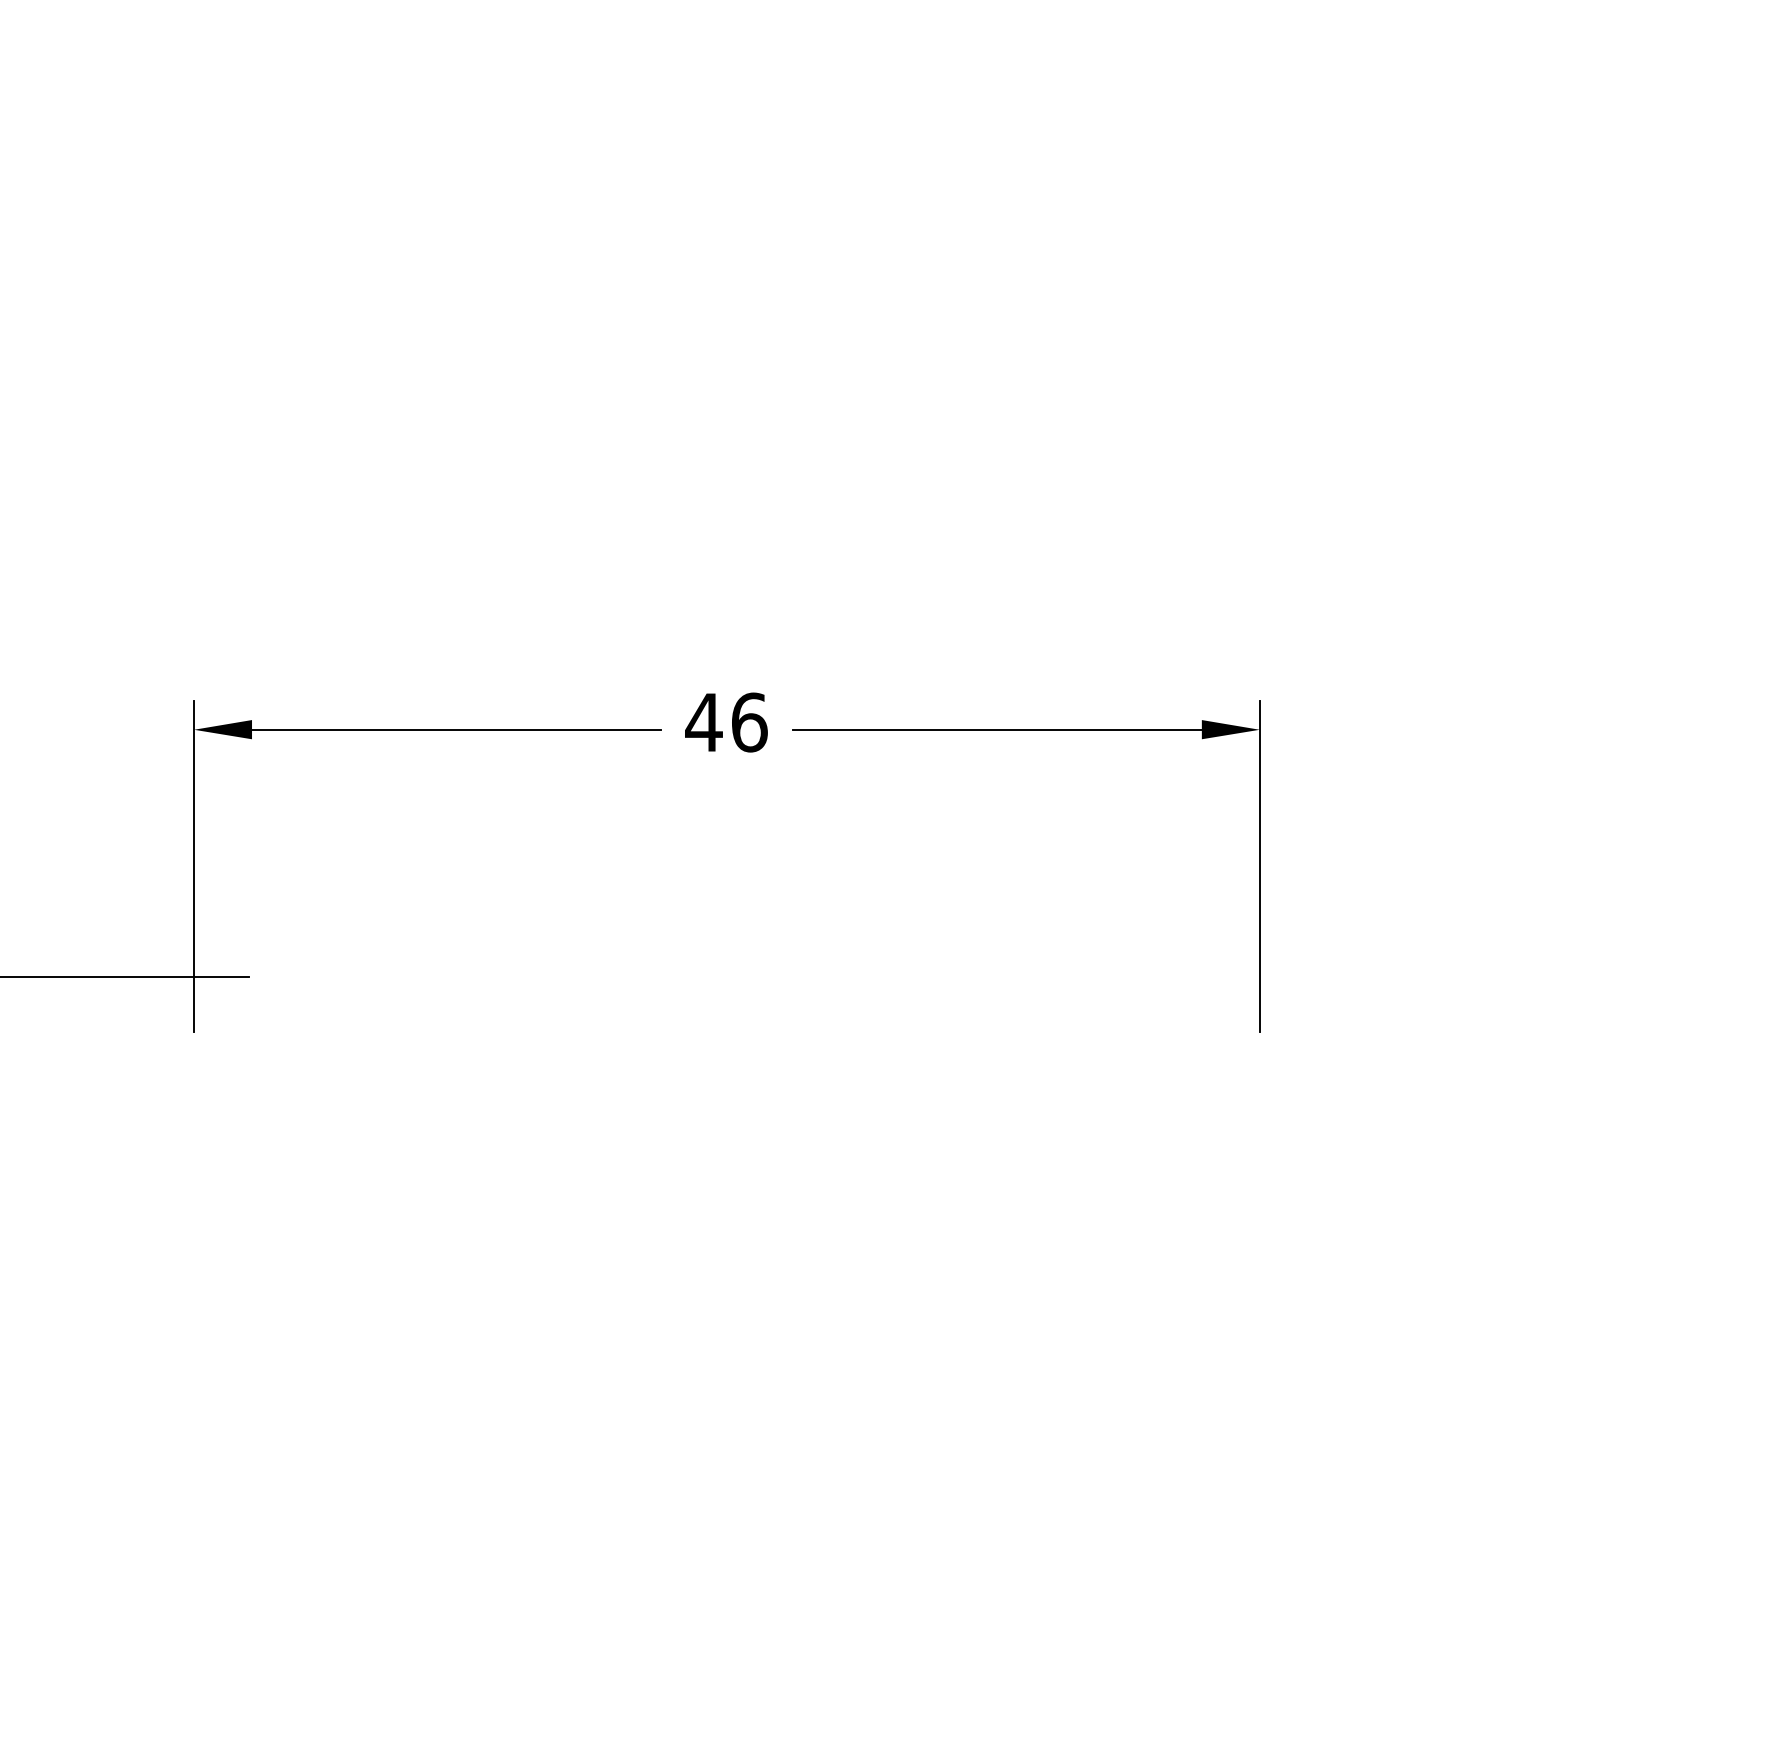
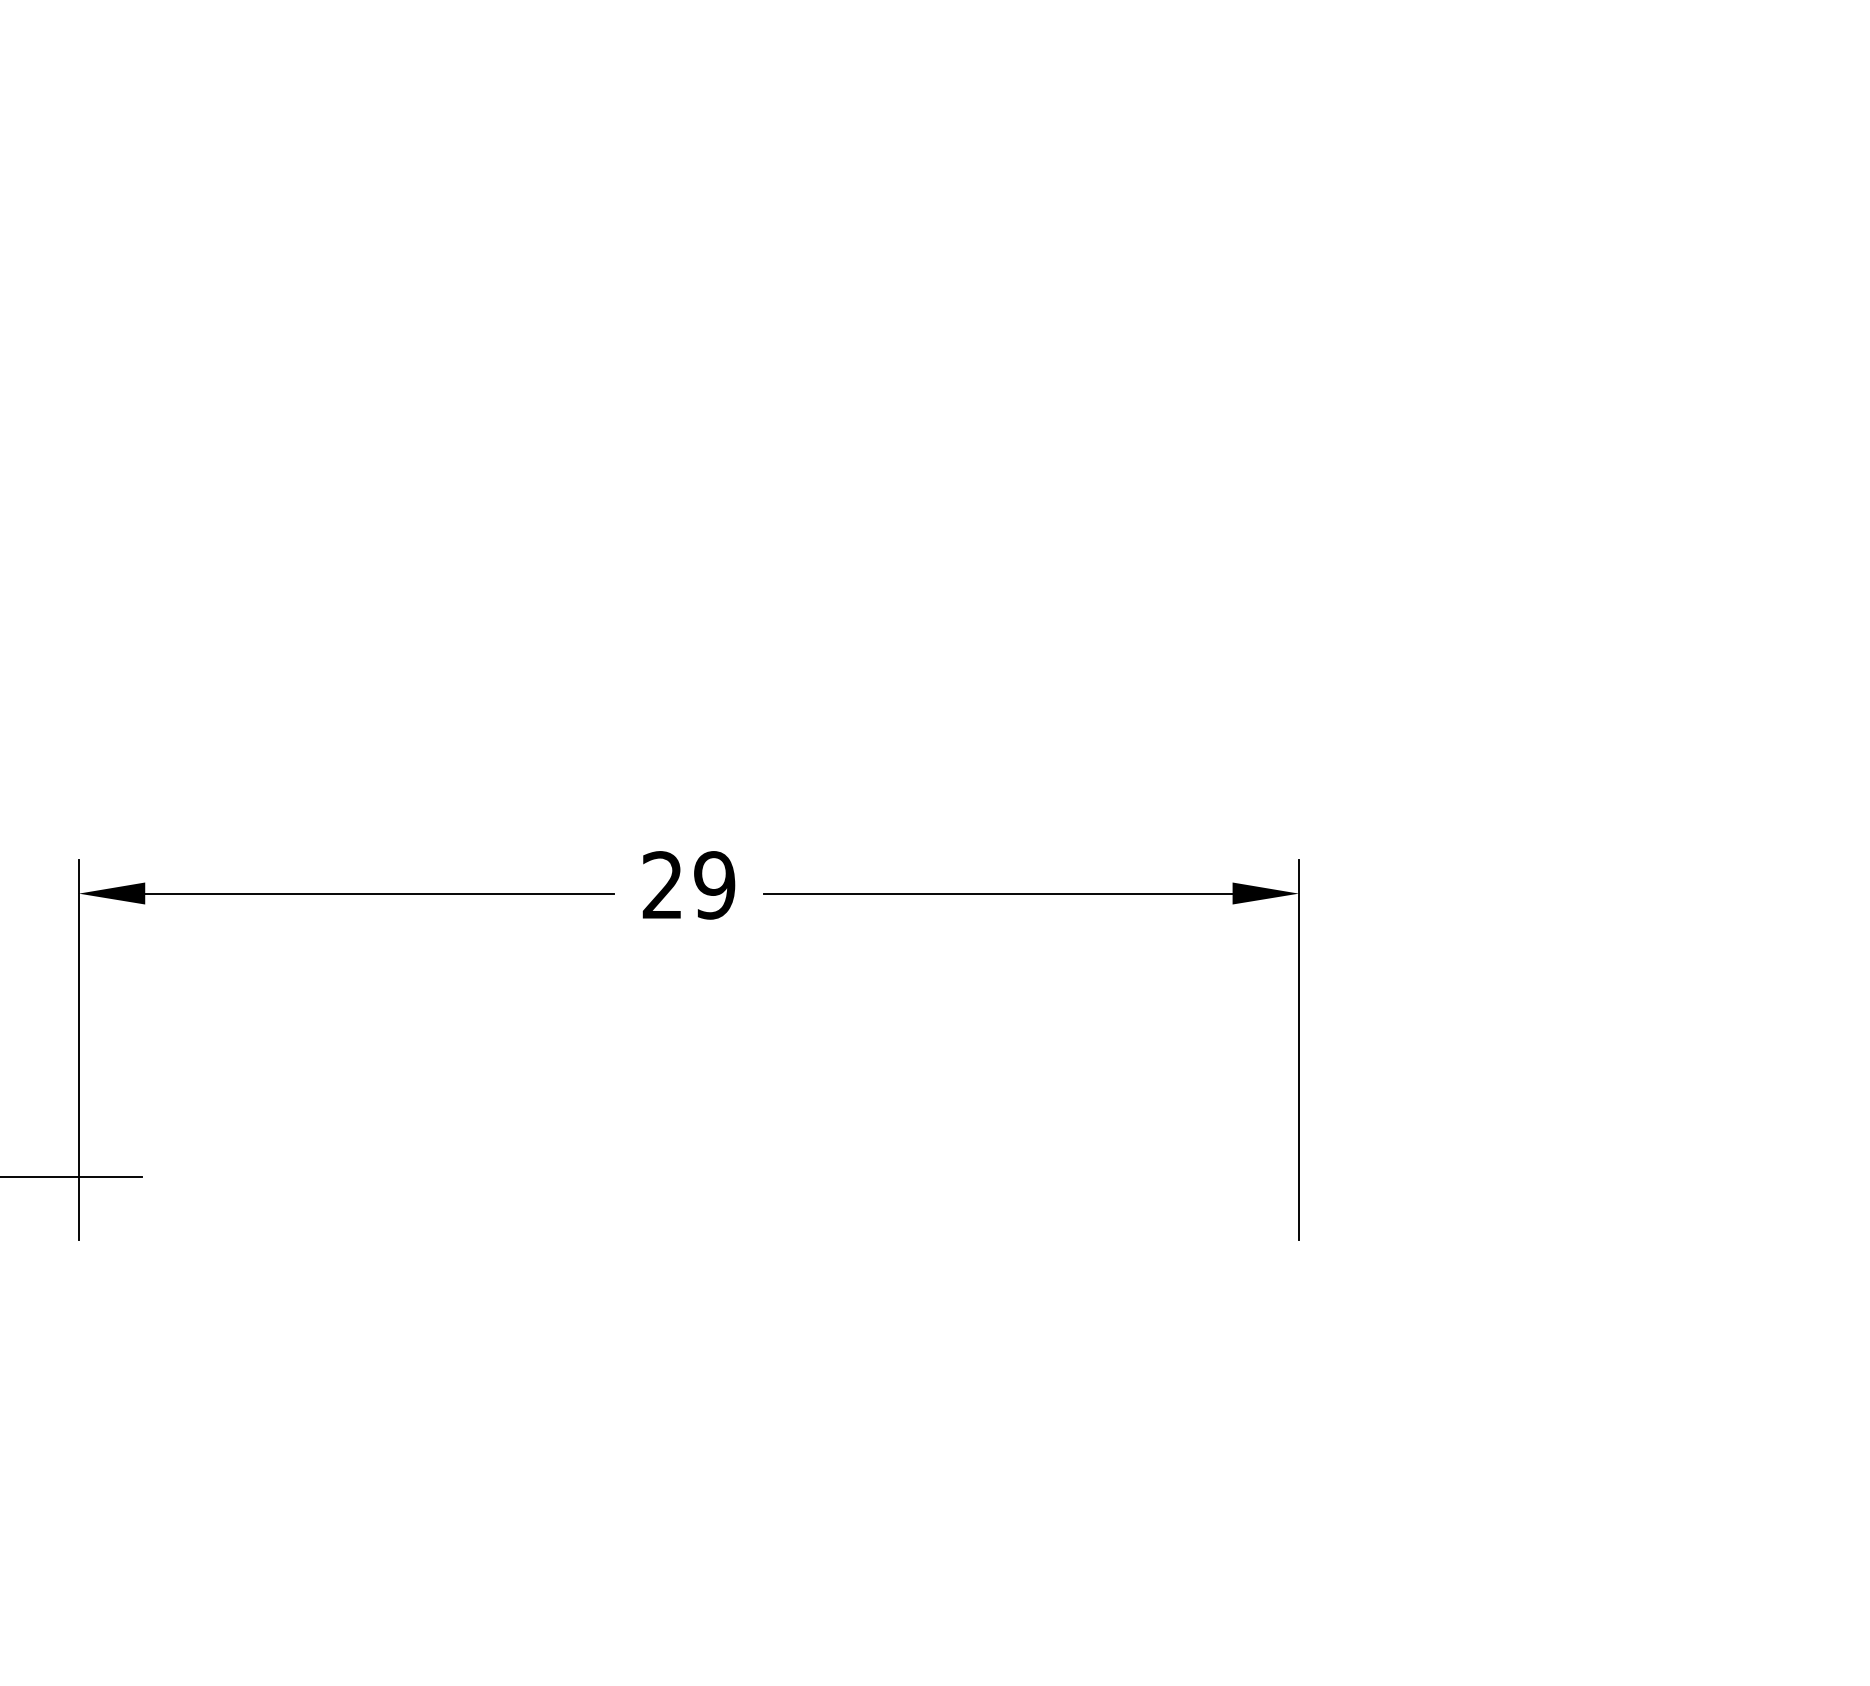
text: (726, 722) -> (688, 885), 46 -> 29

